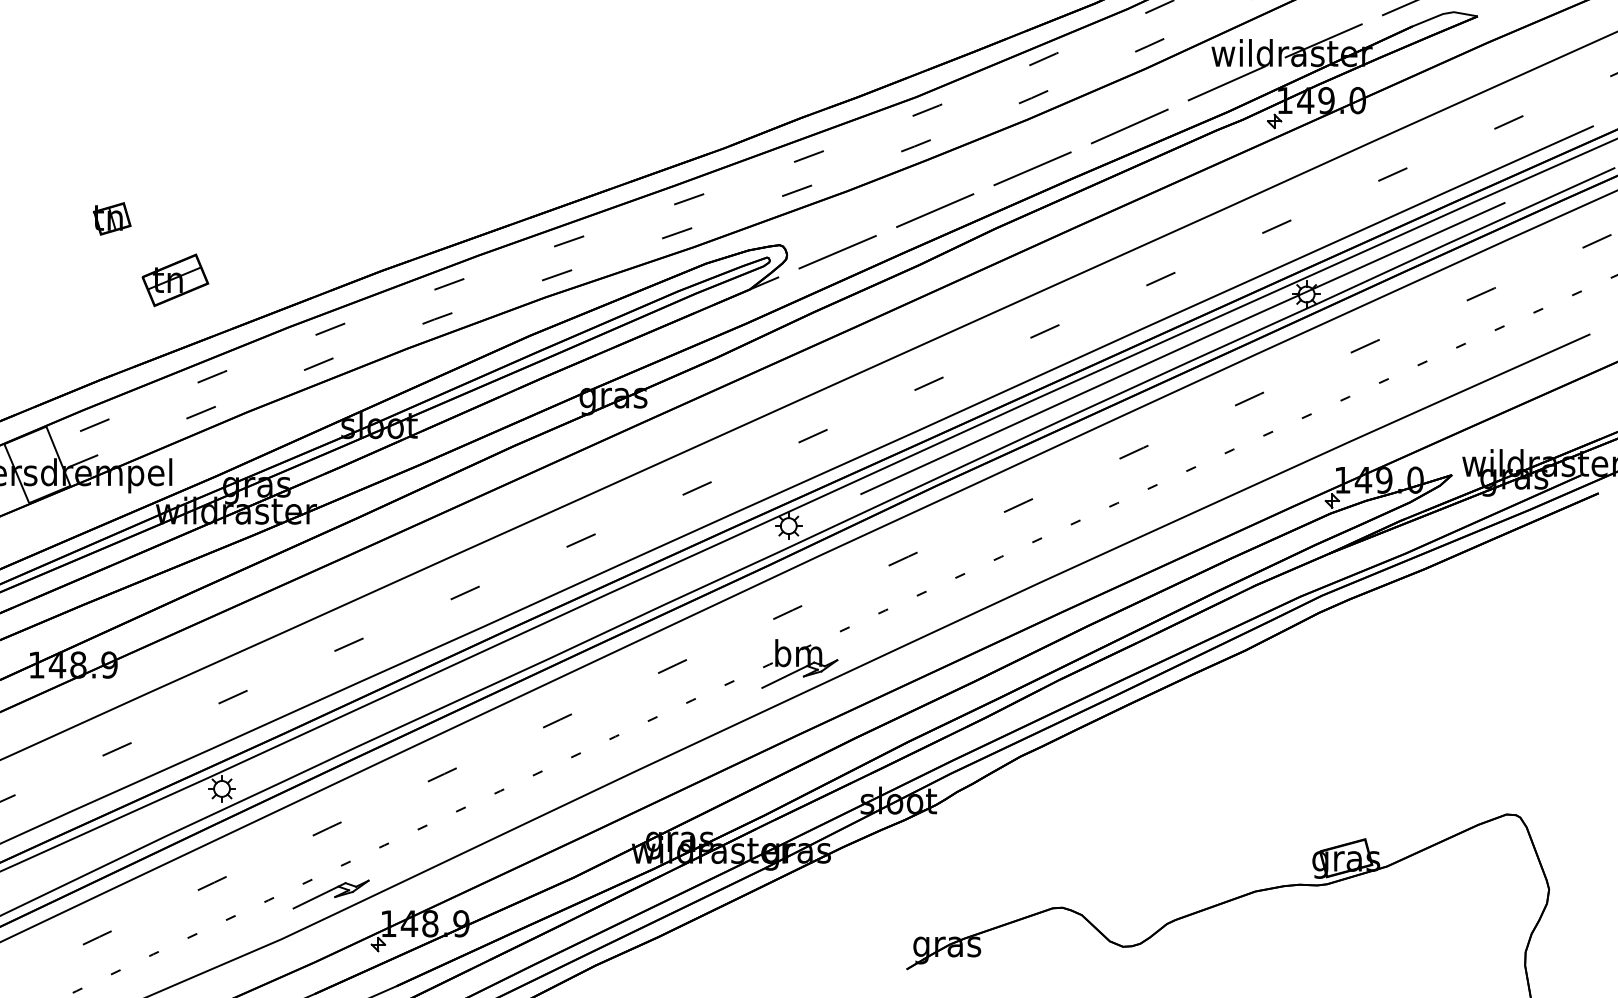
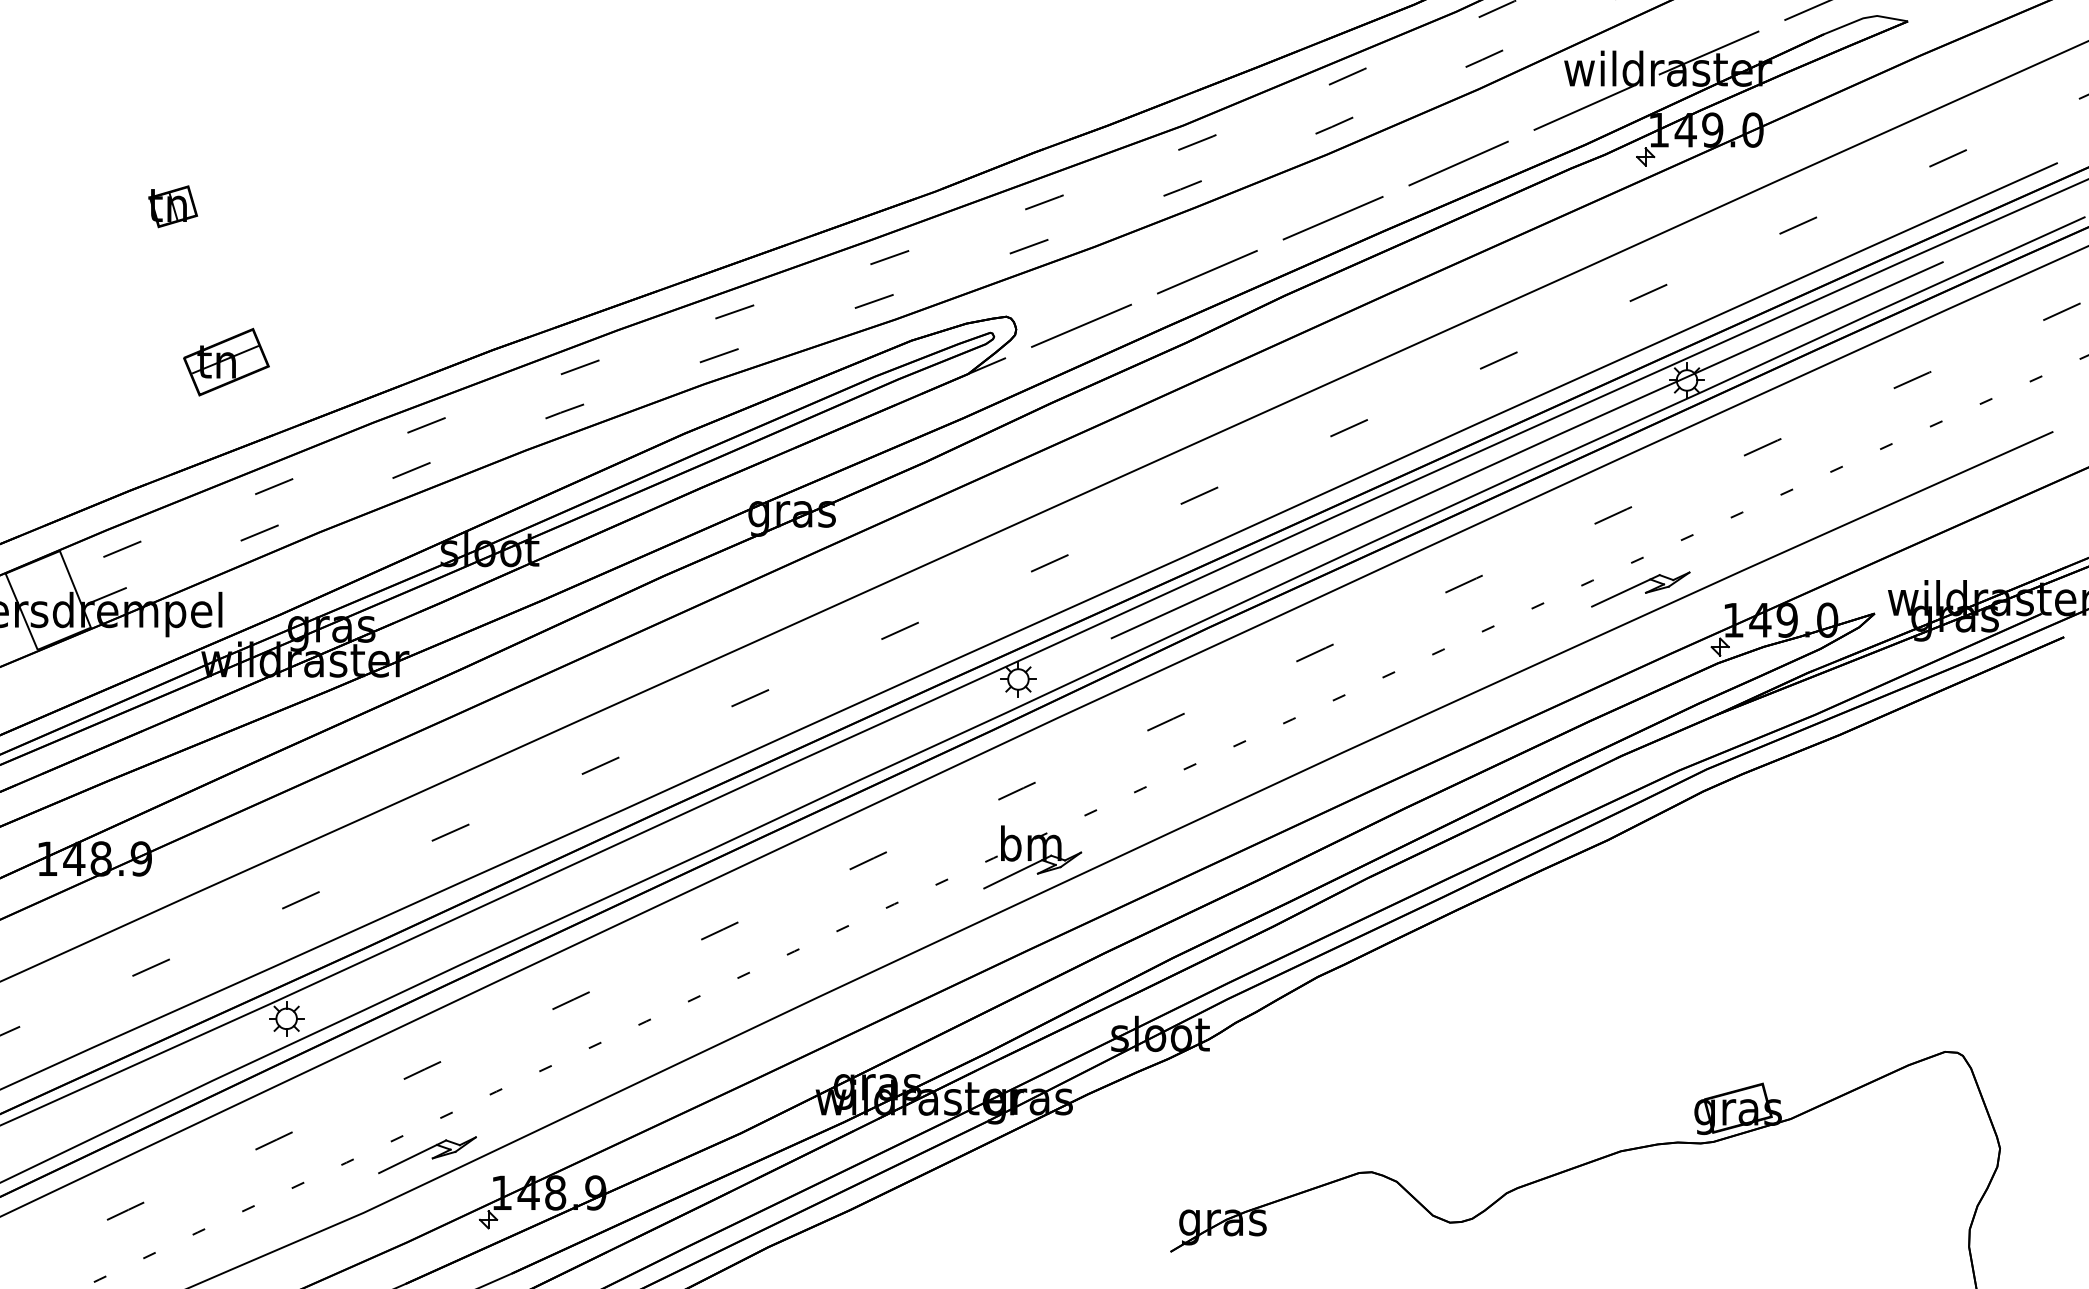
part: (112, 218) -> (173, 206), moved
part: (1270, 456) -> (1640, 589), added

